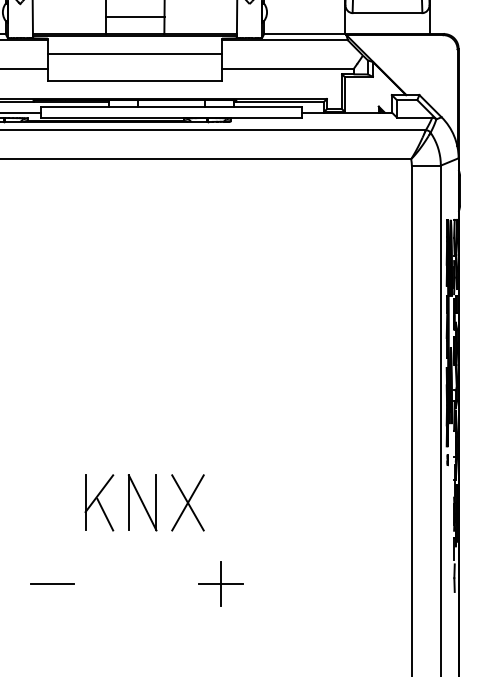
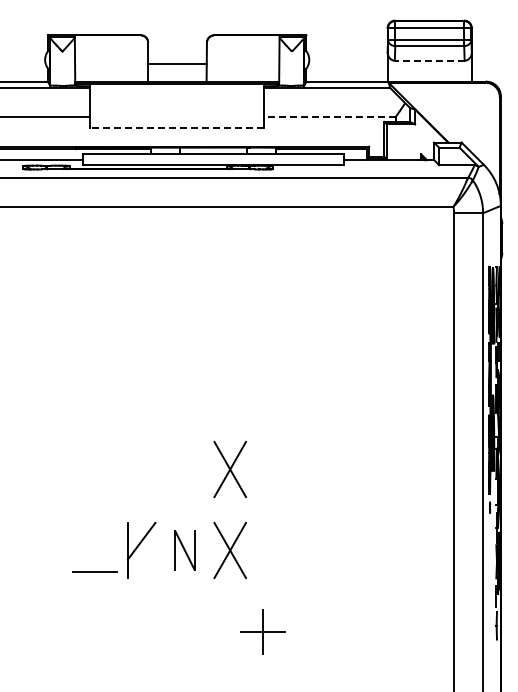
line: (387, 12) -> (429, 60), solid -> dashed
line: (135, 54) -> (177, 102), removed
line: (288, 68) -> (330, 116), solid -> dashed
line: (134, 80) -> (176, 128), solid -> dashed
part: (187, 421) -> (229, 469), added
part: (142, 502) -> (184, 550), size x0.7
line: (105, 514) -> (147, 562), removed
line: (52, 583) -> (94, 571), moved

